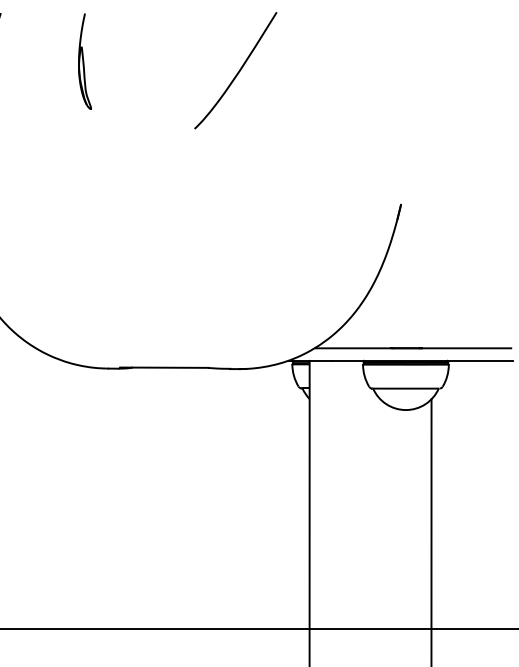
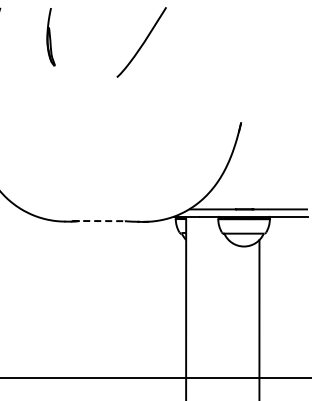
line: (165, 368) -> (99, 221), solid -> dashed

